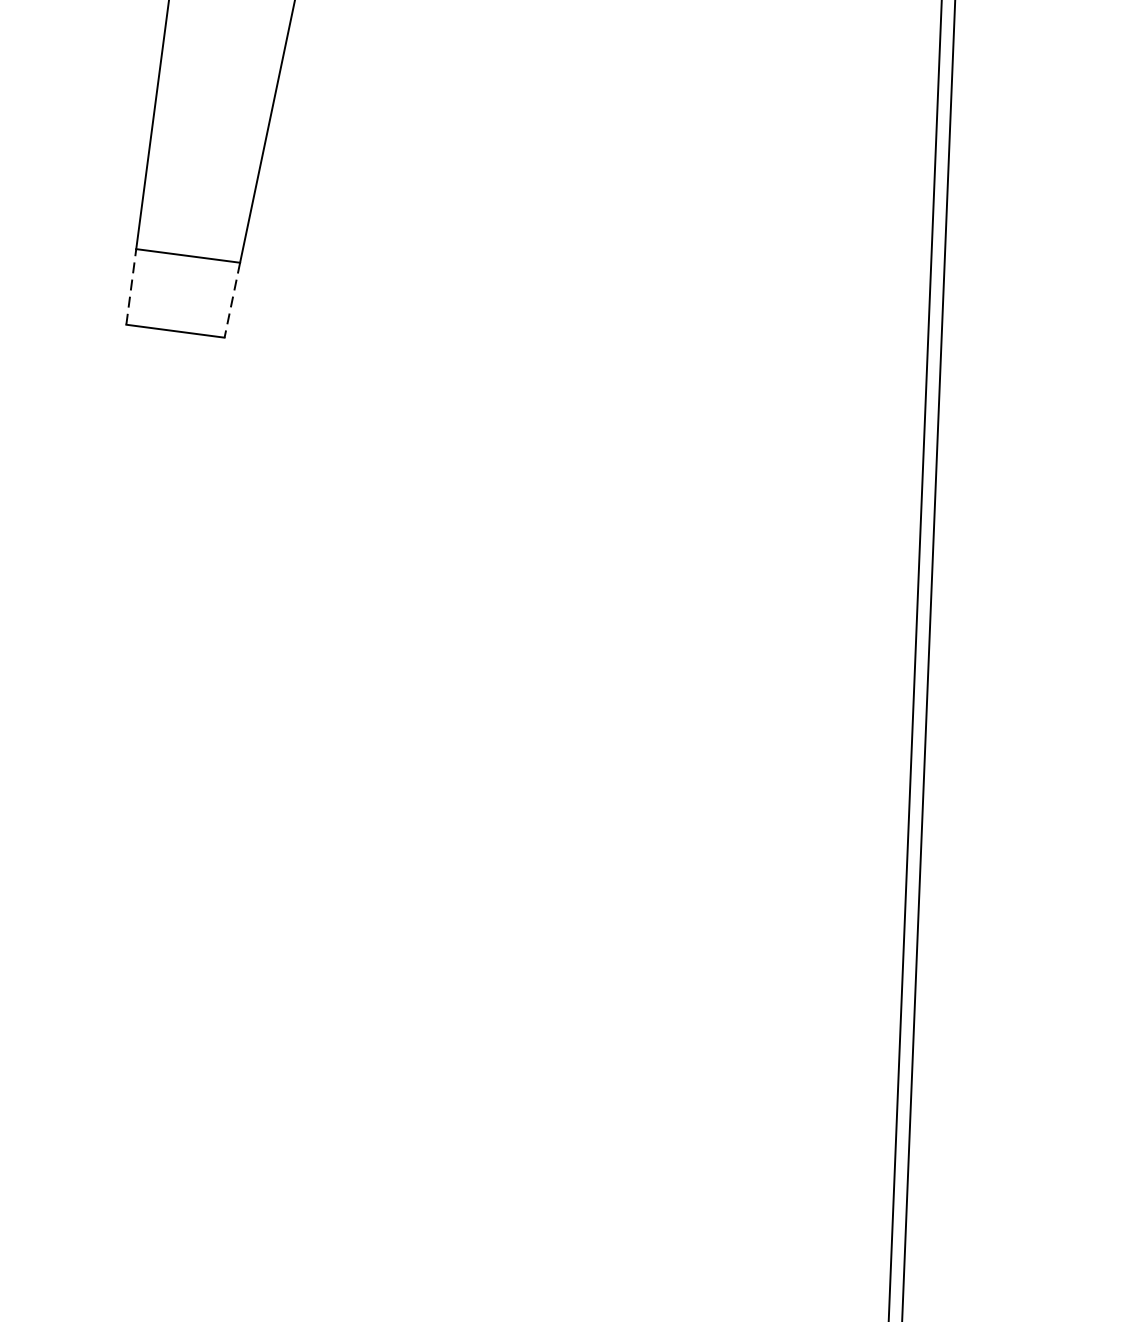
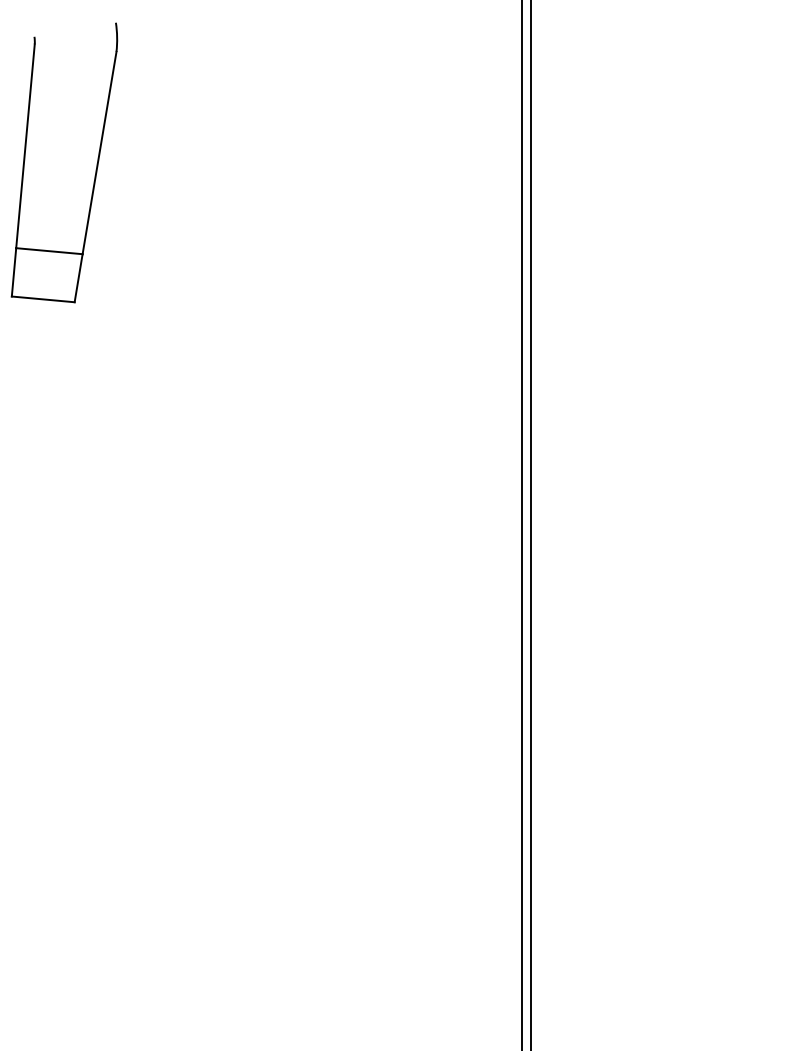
line: (132, 285) -> (14, 271), dashed -> solid
line: (232, 300) -> (78, 278), dashed -> solid

